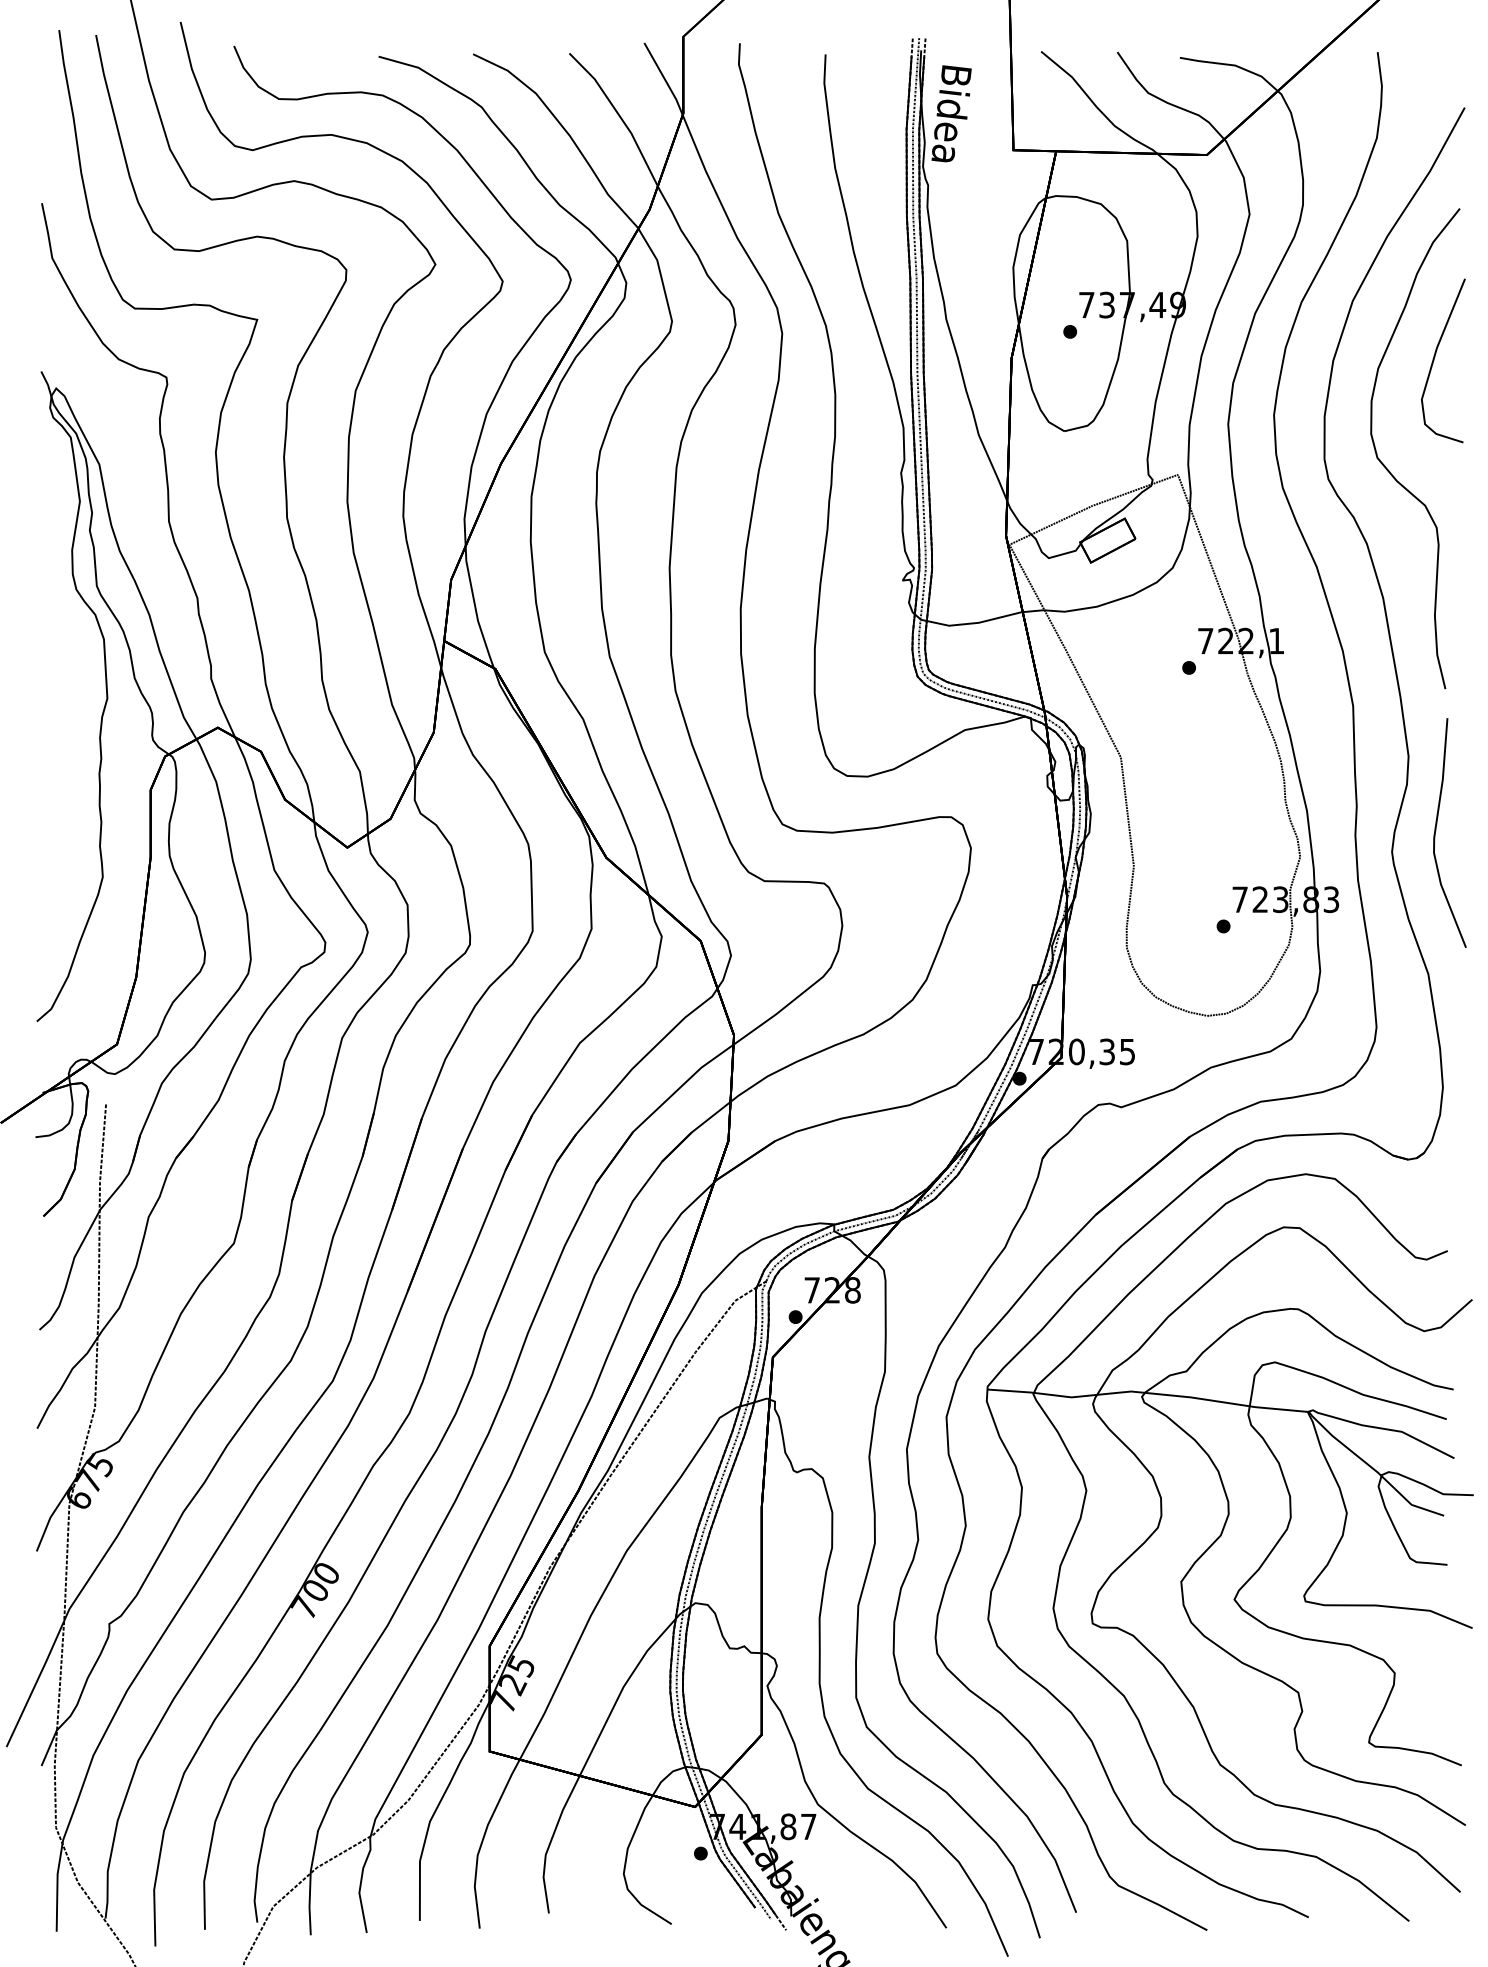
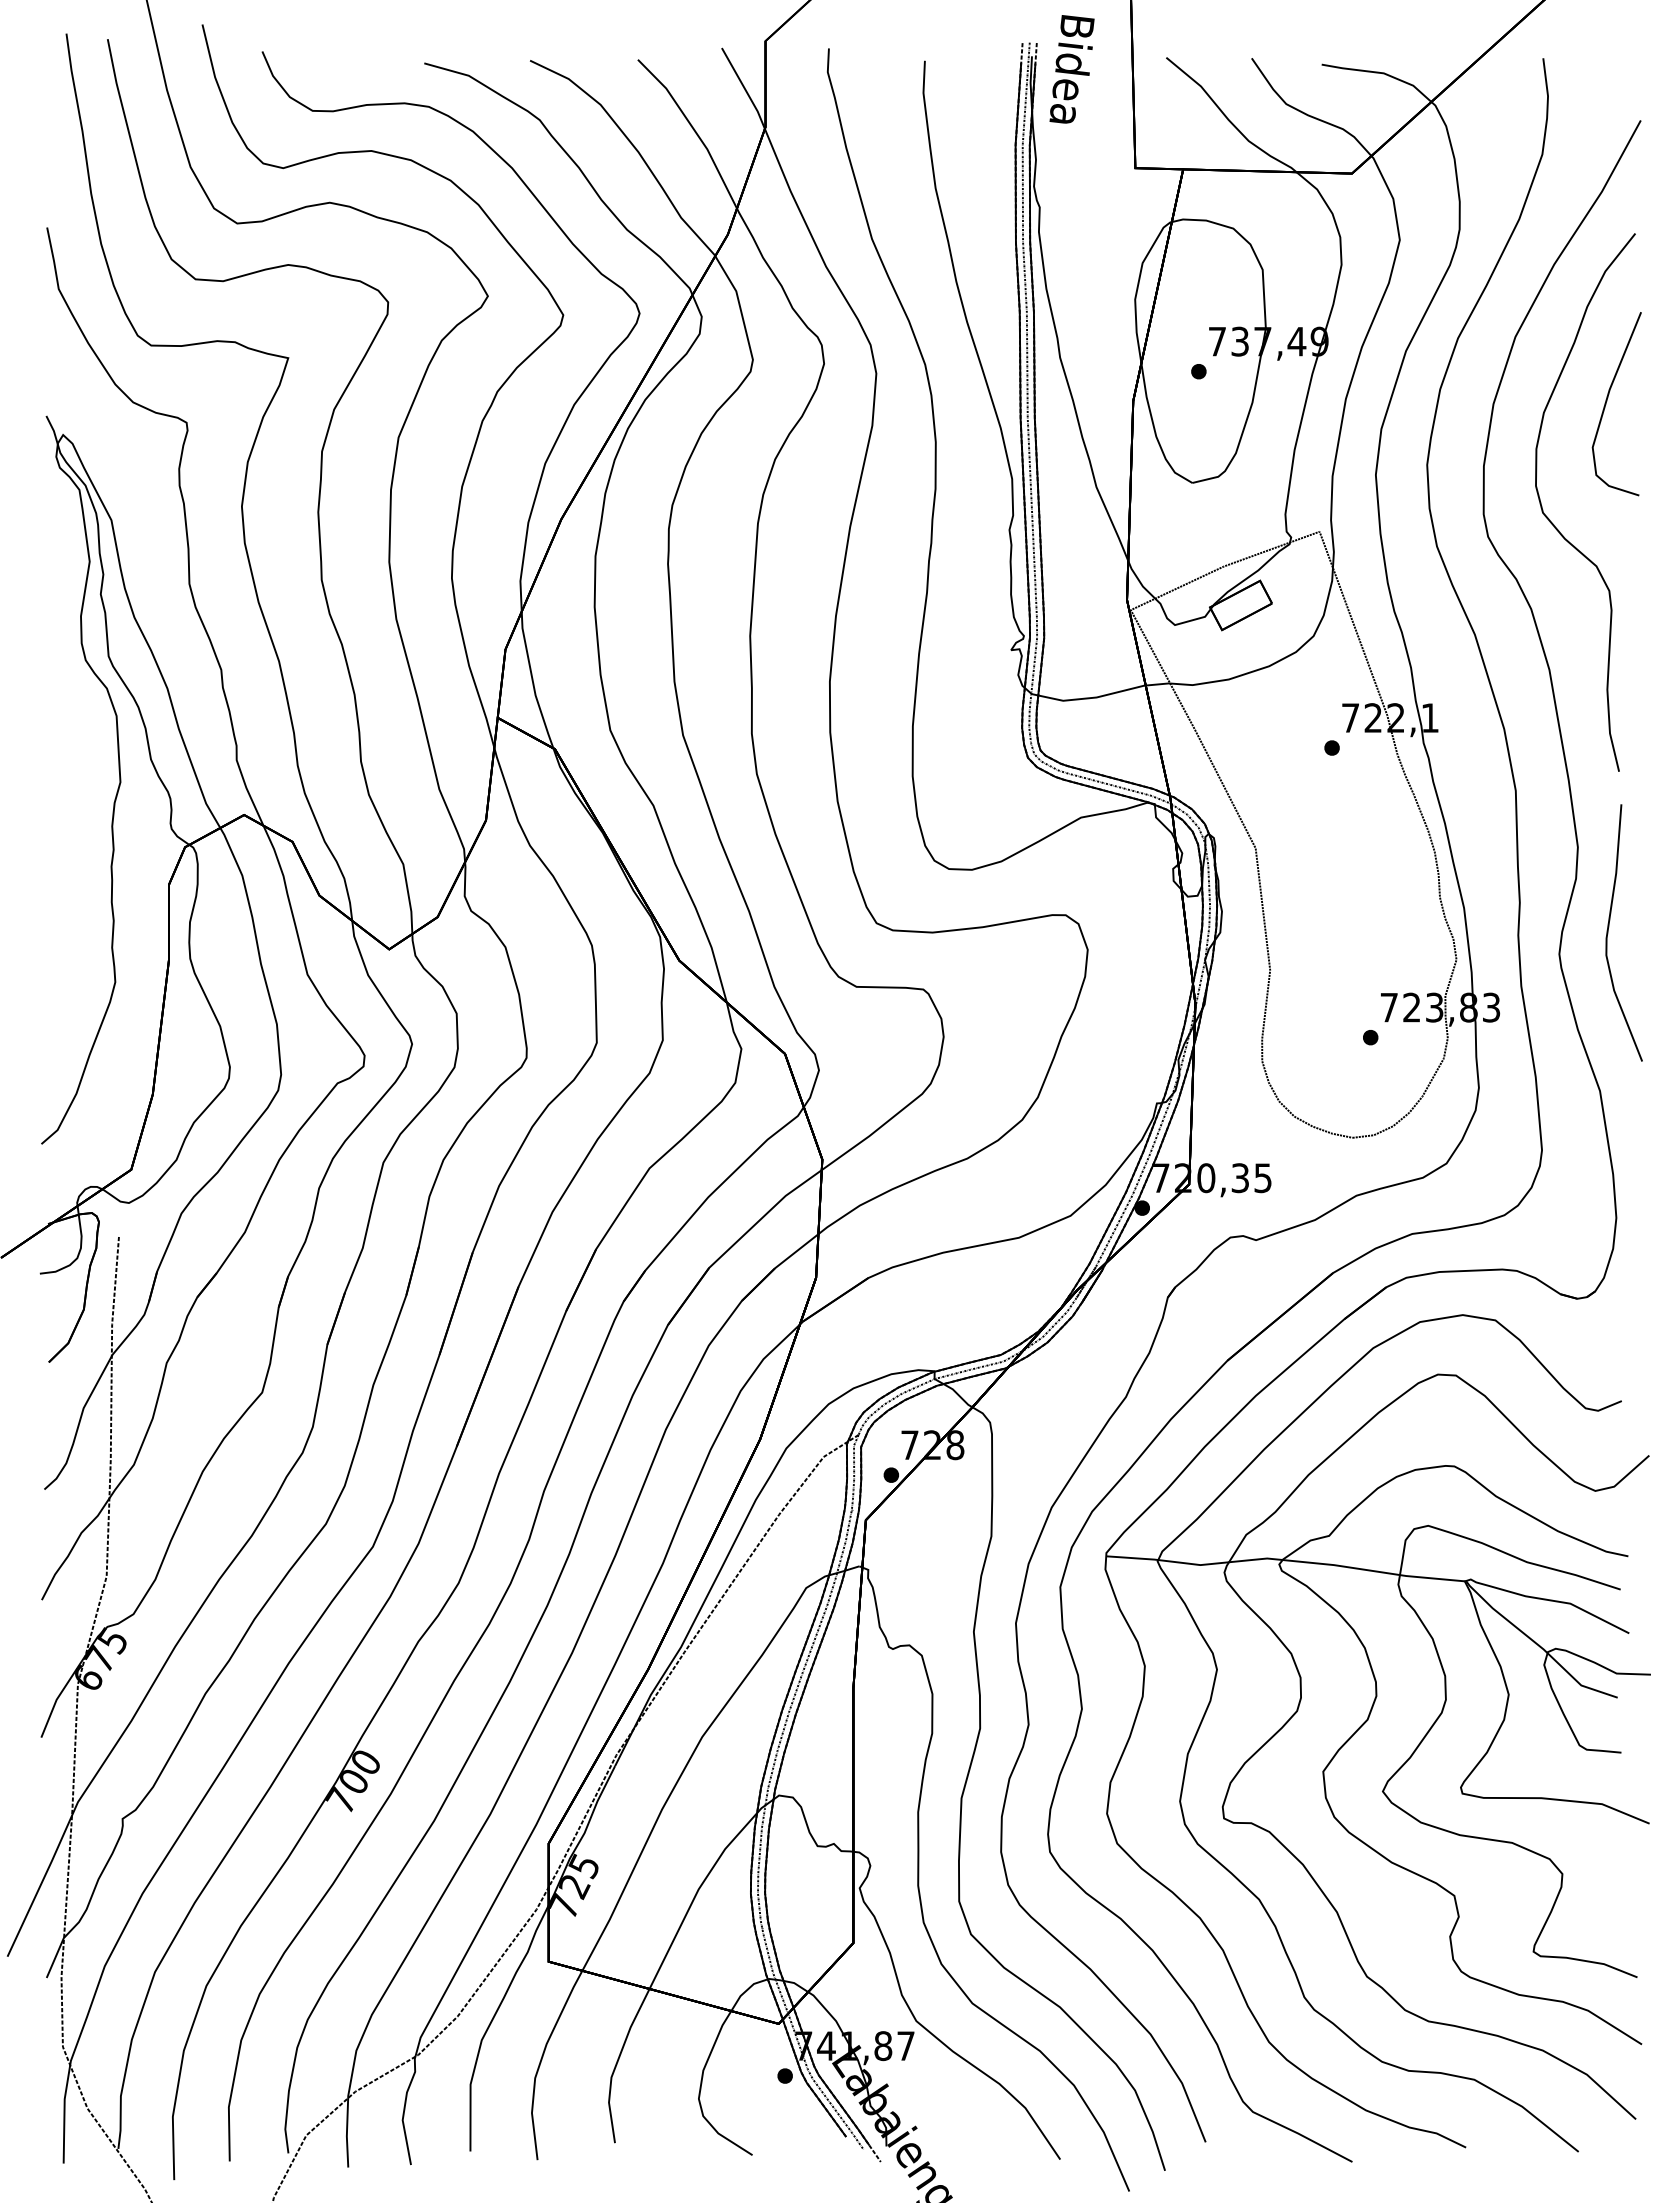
text: (951, 113) -> (1071, 69), moved

